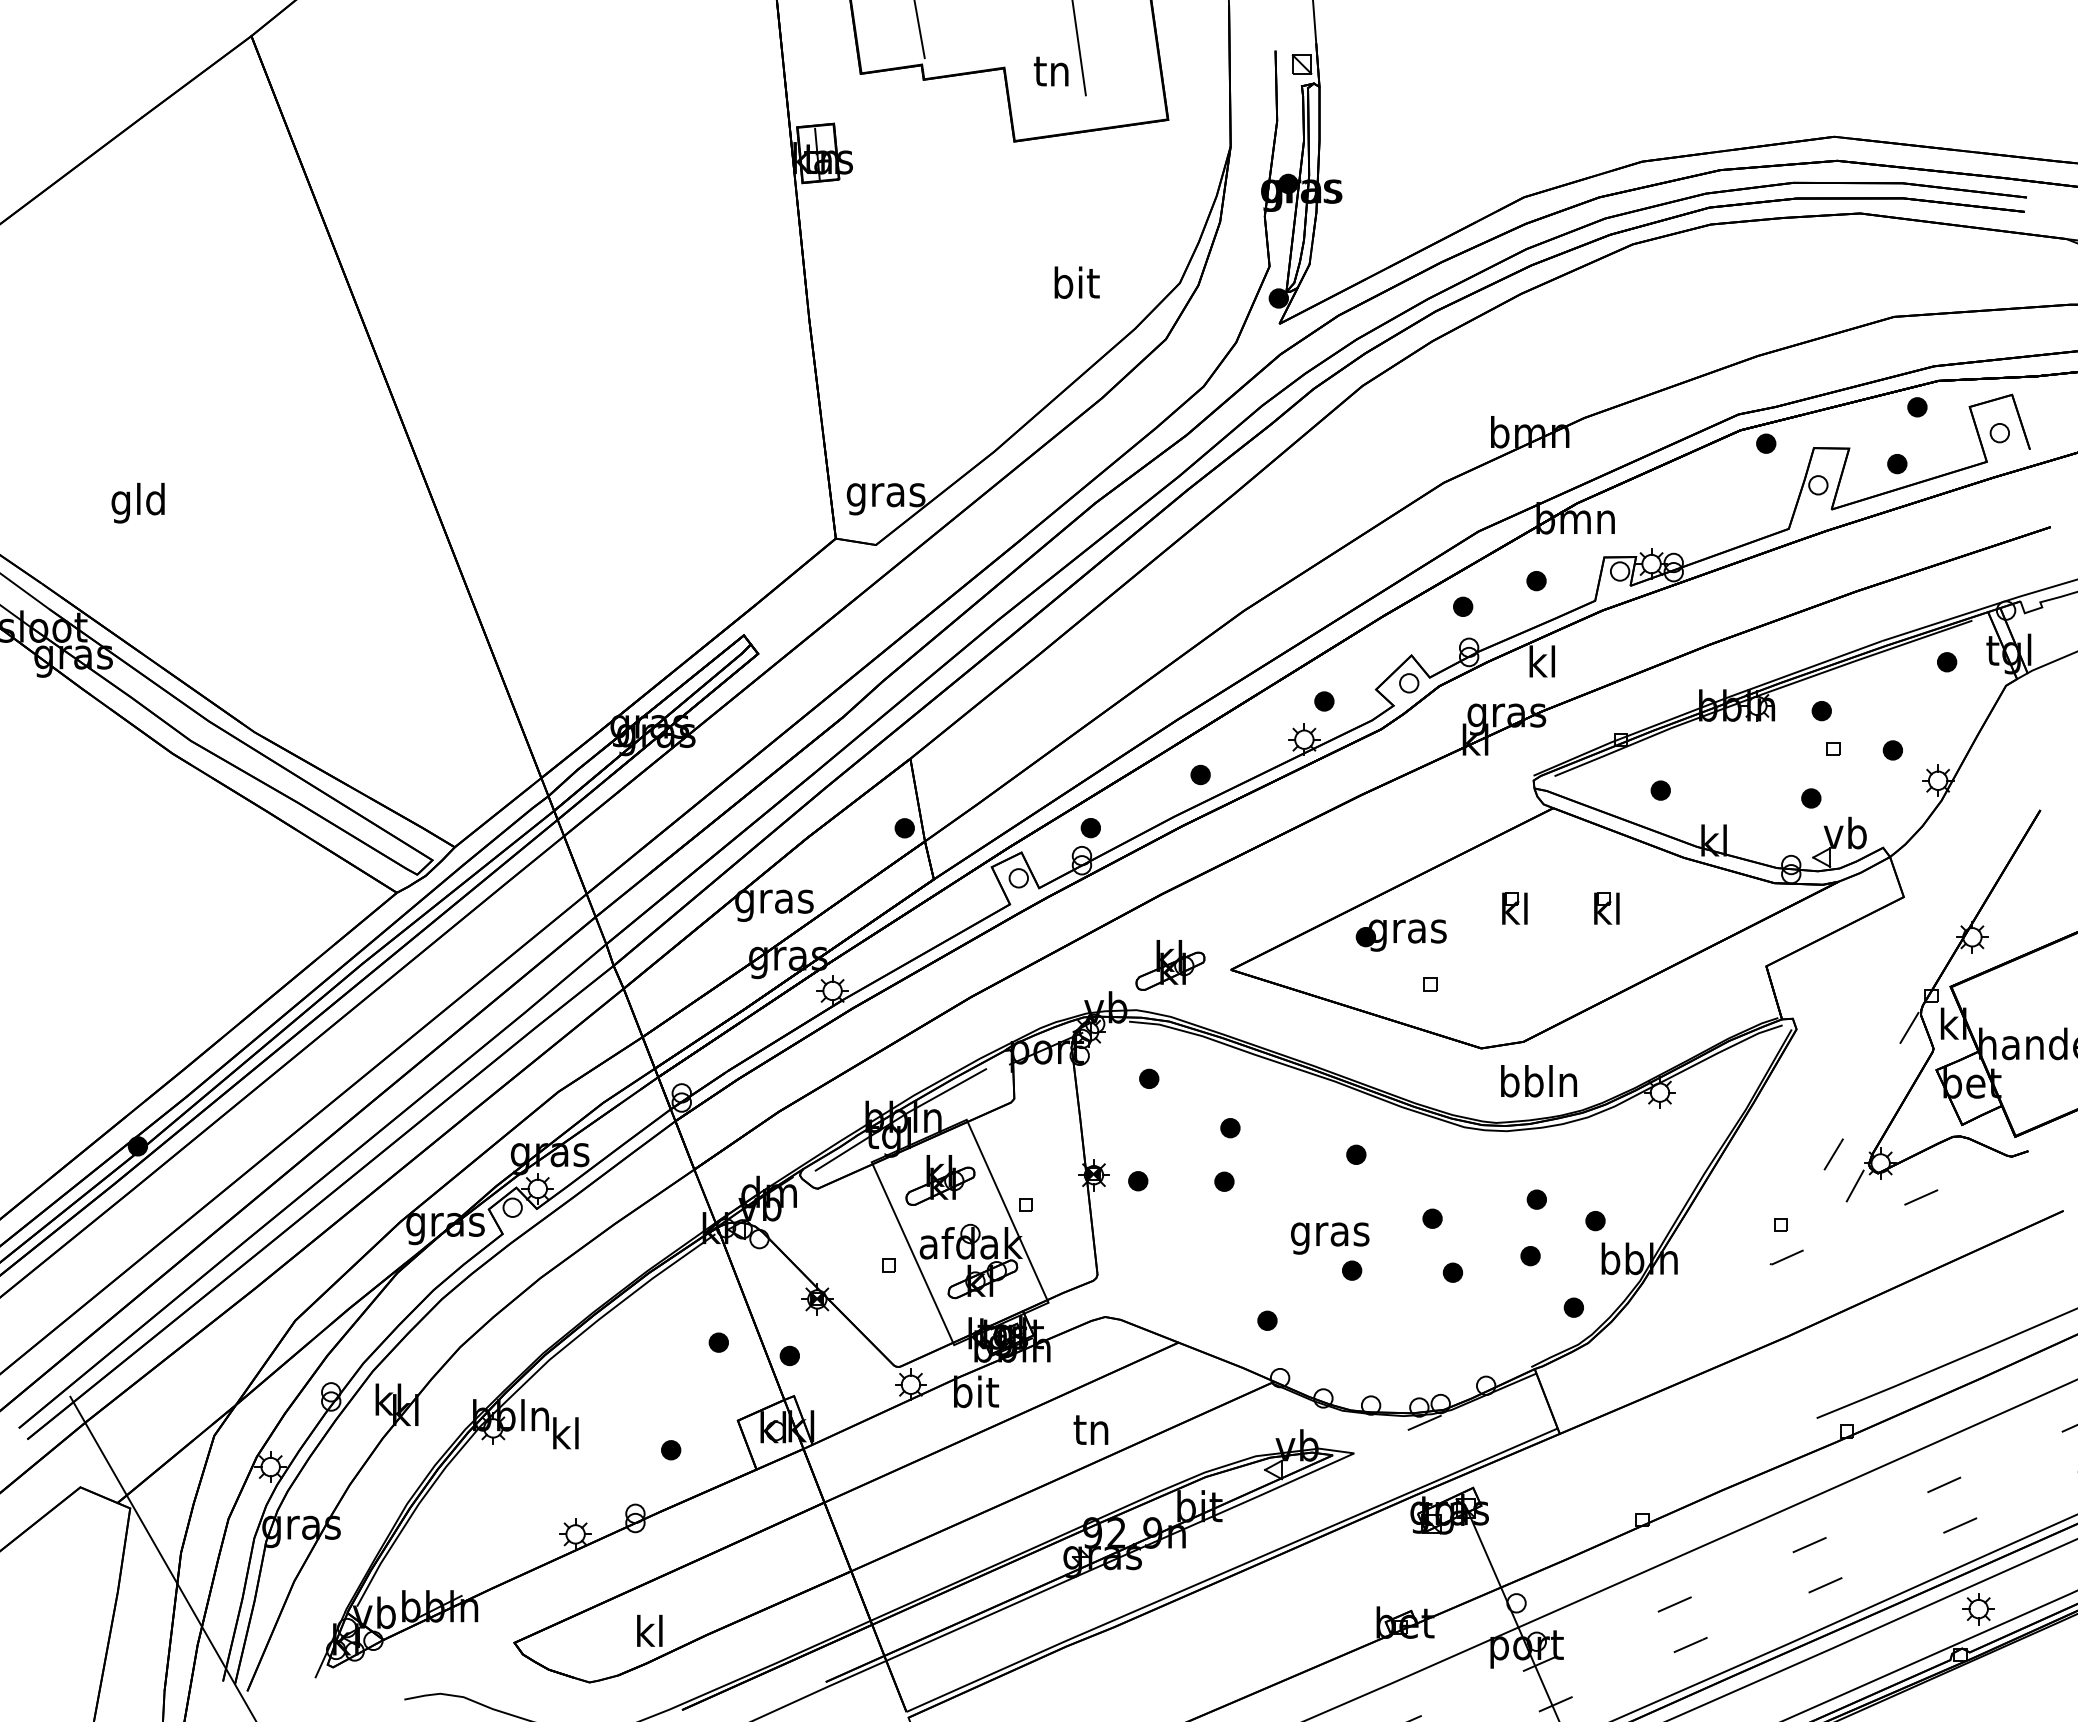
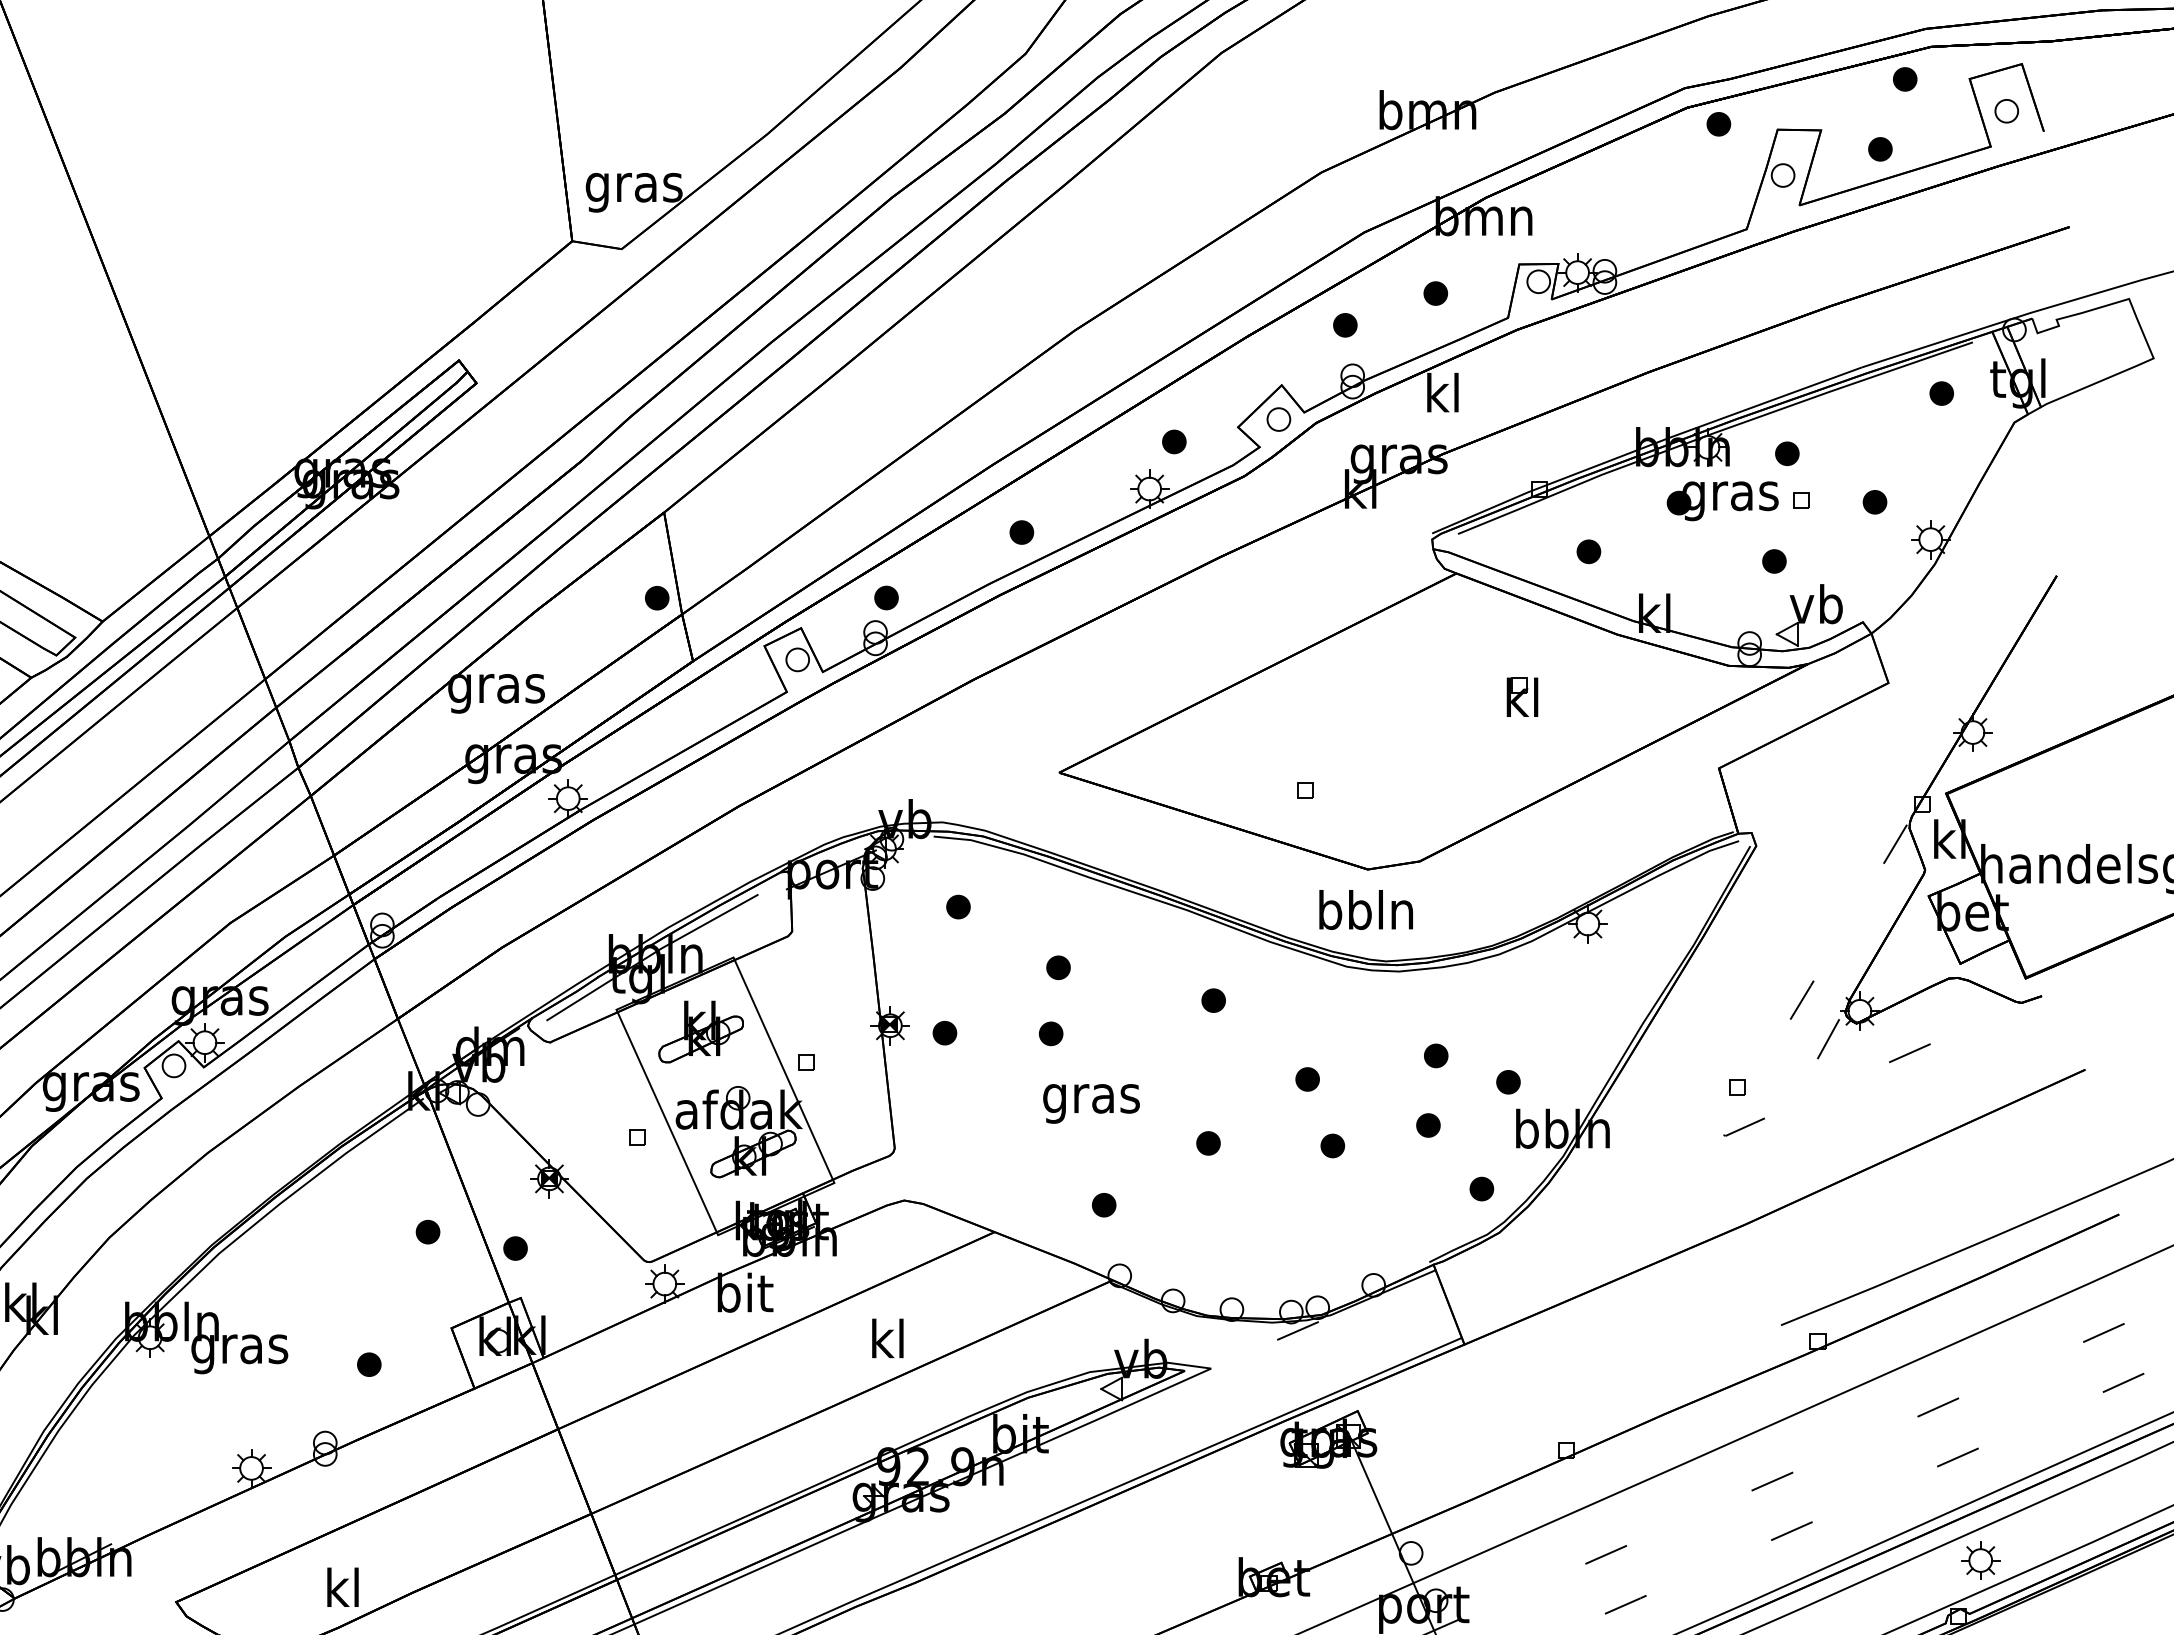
part: (1514, 908) -> (1408, 697), removed
part: (1400, 935) -> (1721, 501), moved
part: (1170, 965) -> (984, 767), removed
text: (1539, 1081) -> (1366, 910), moved
text: (1330, 1238) -> (1091, 1103), moved
text: (1090, 1428) -> (886, 1337), tn -> kl
text: (565, 1437) -> (239, 1349), kl -> gras

